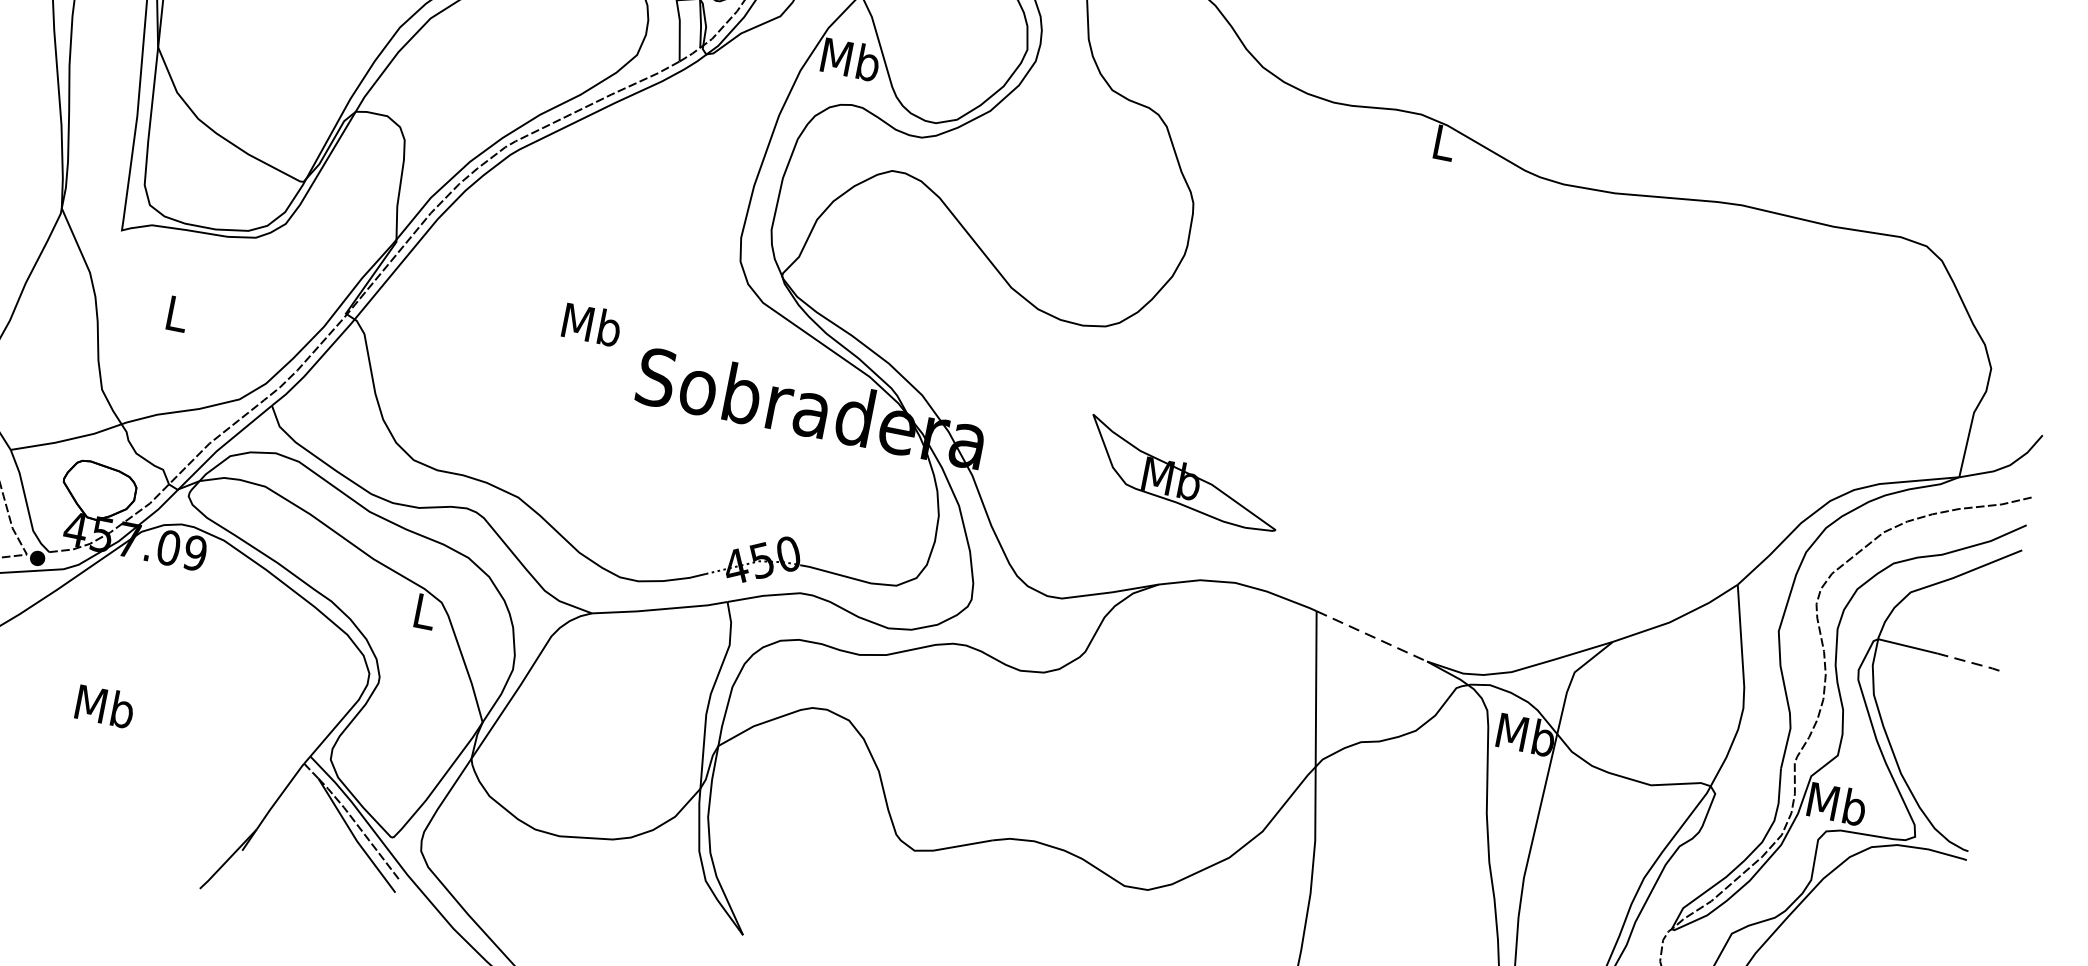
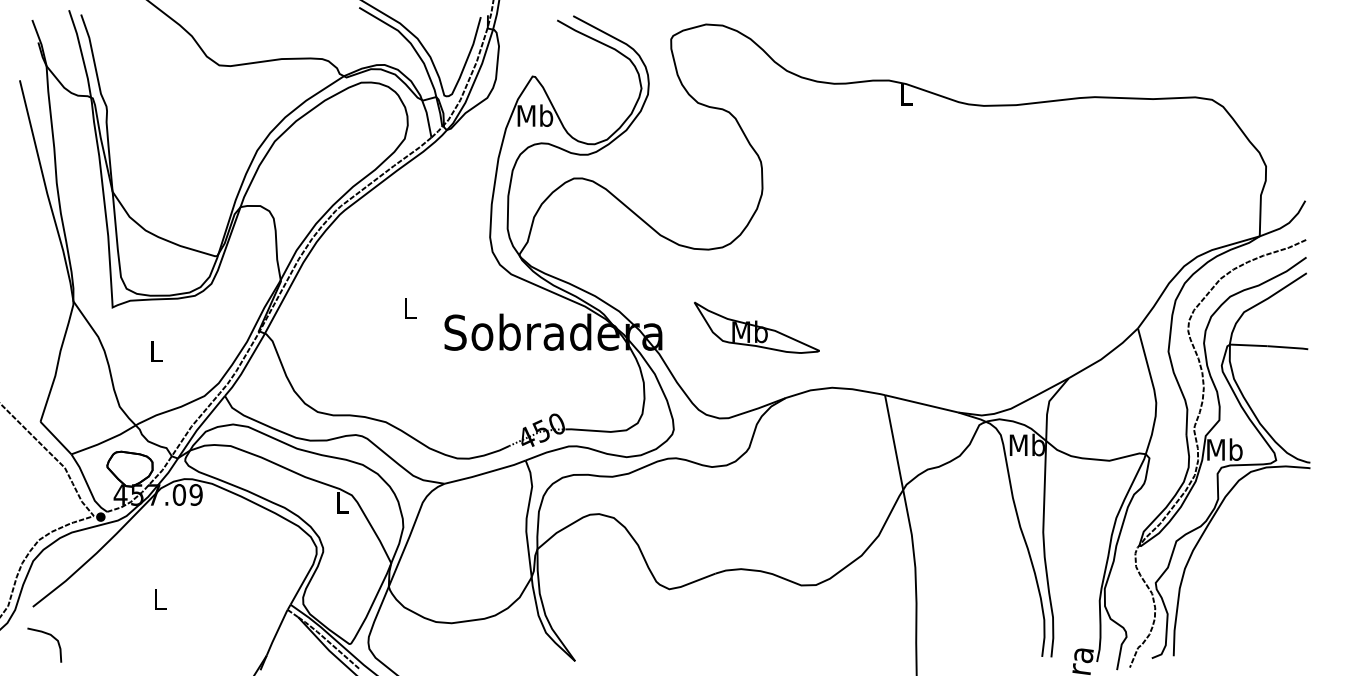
text: (591, 323) -> (409, 307), Mb -> L
part: (1183, 473) -> (756, 327), moved
line: (1371, 635) -> (921, 403), dashed -> solid
line: (1971, 662) -> (1289, 347), dashed -> solid
text: (104, 705) -> (159, 598), Mb -> L

